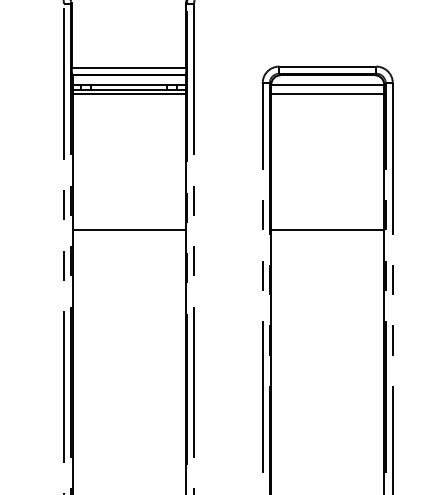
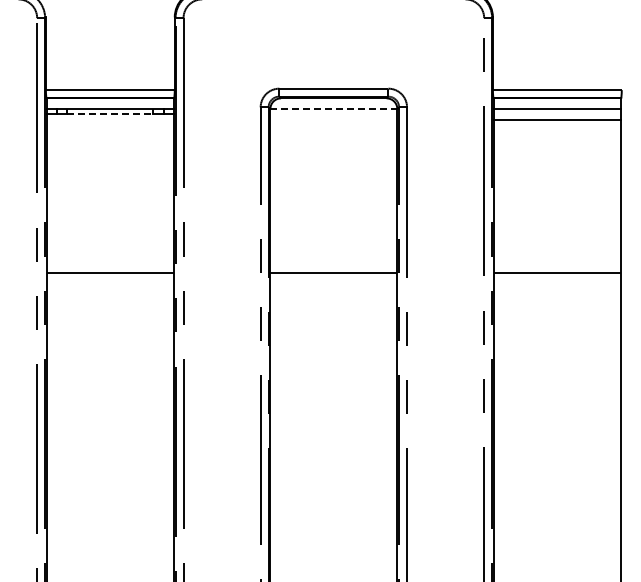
line: (328, 85) -> (334, 109), solid -> dashed
line: (129, 89) -> (110, 114), solid -> dashed
line: (128, 94) -> (109, 119), removed
line: (327, 94) -> (333, 119), removed

